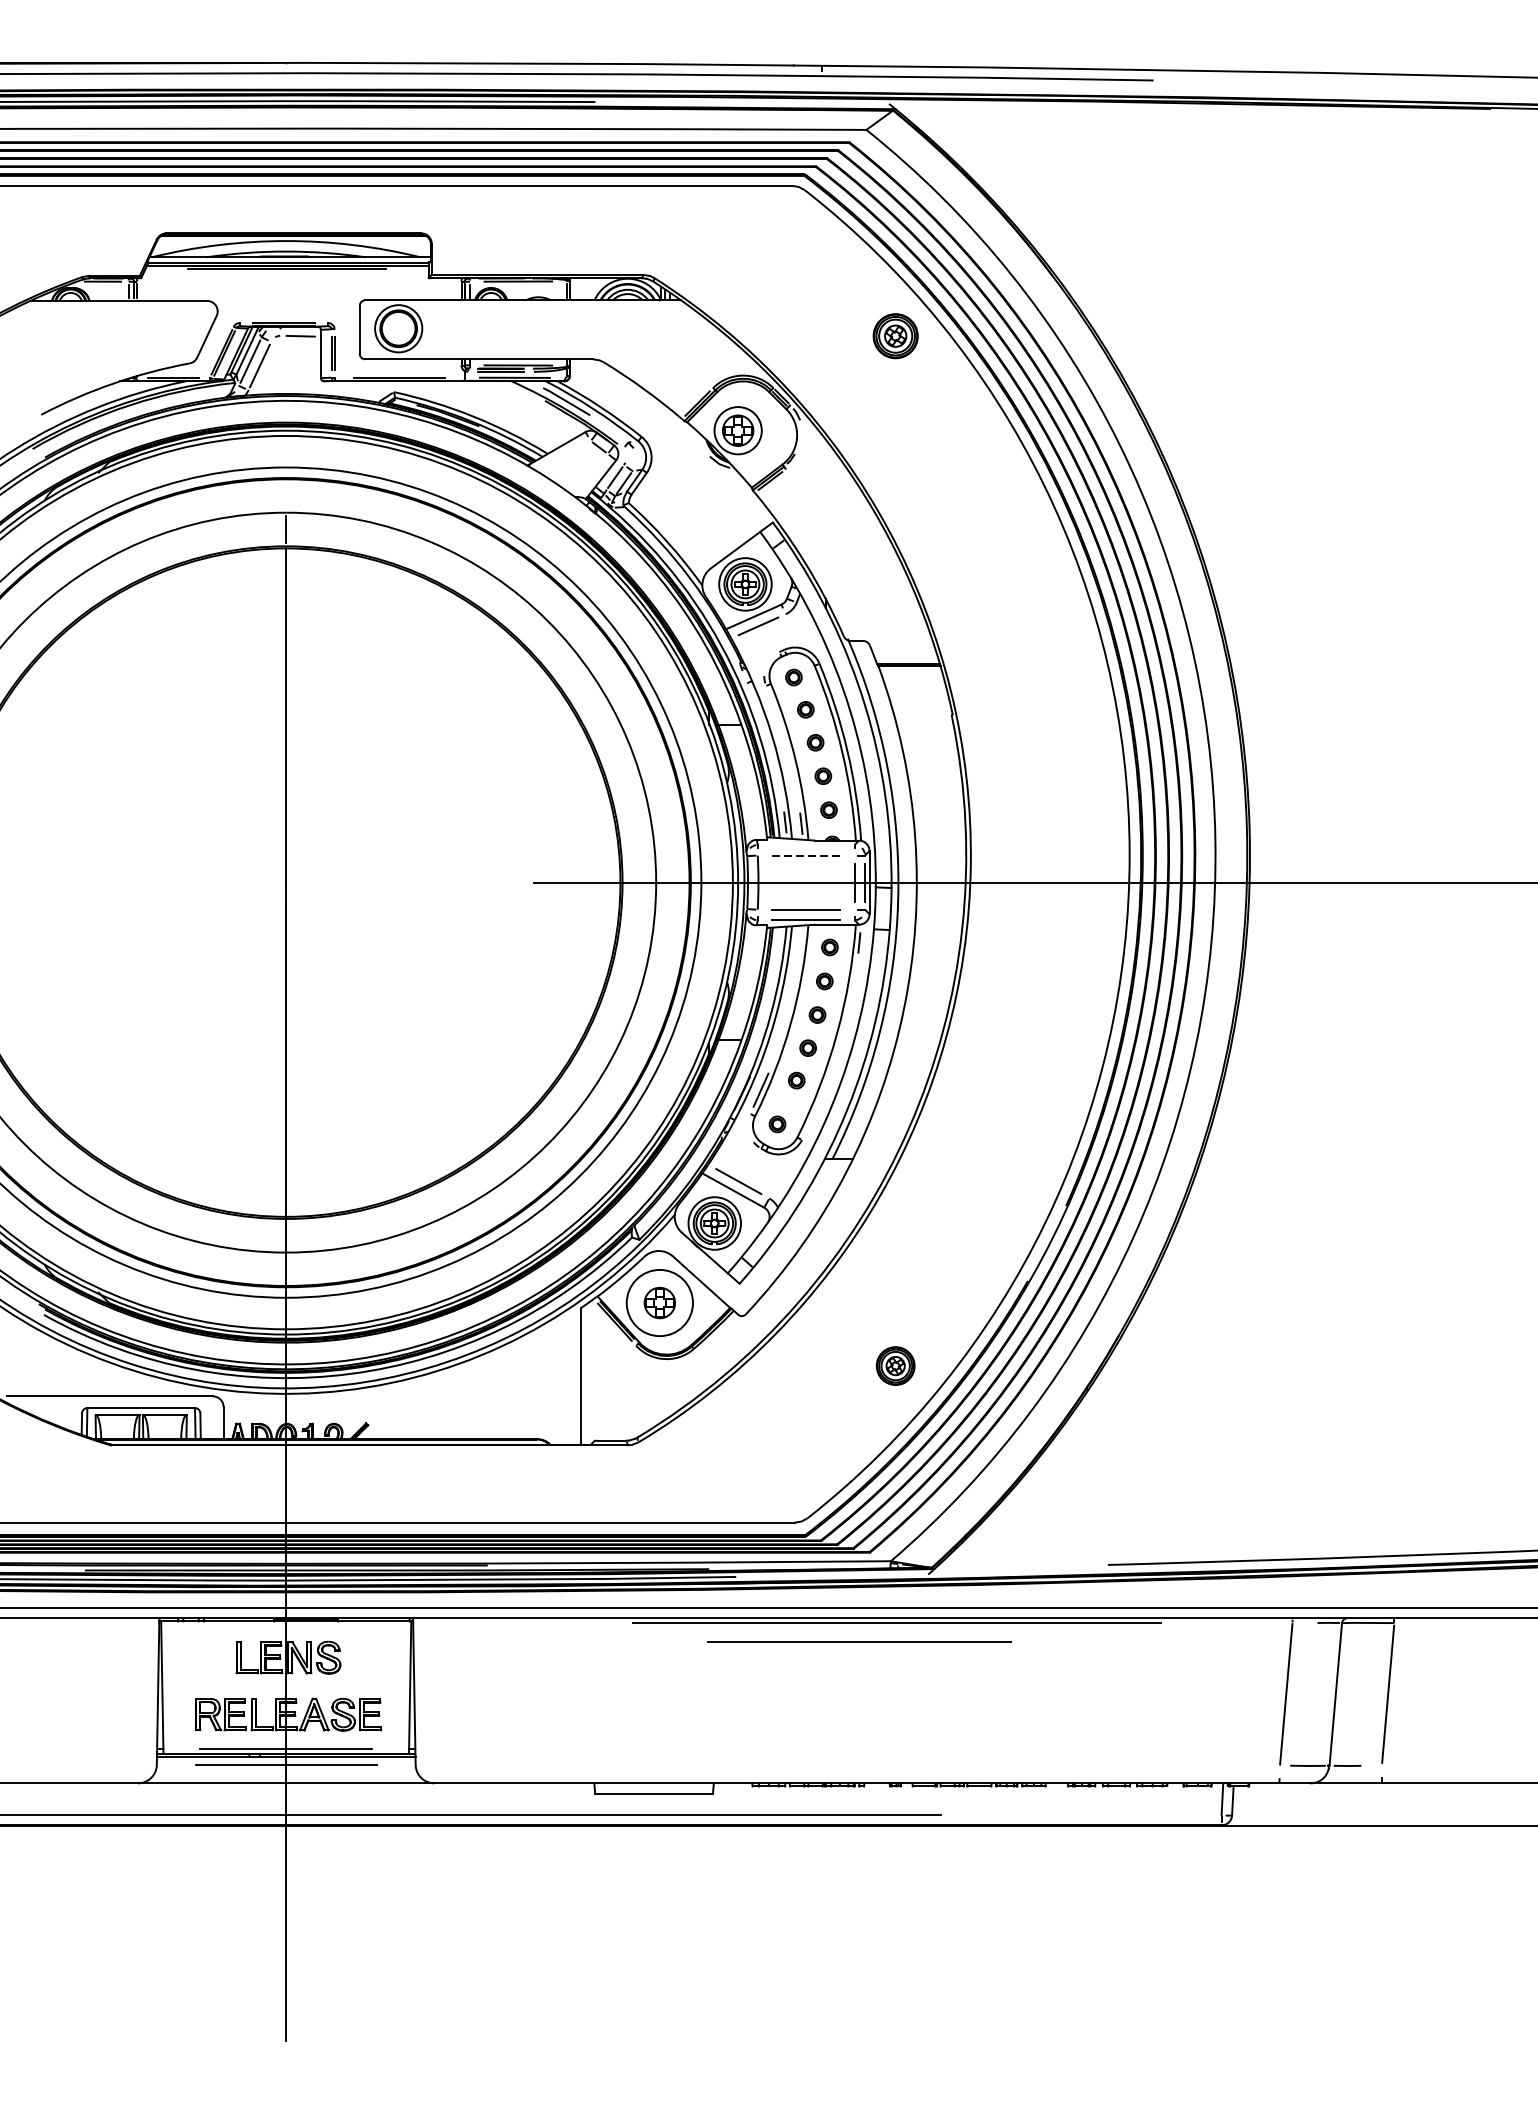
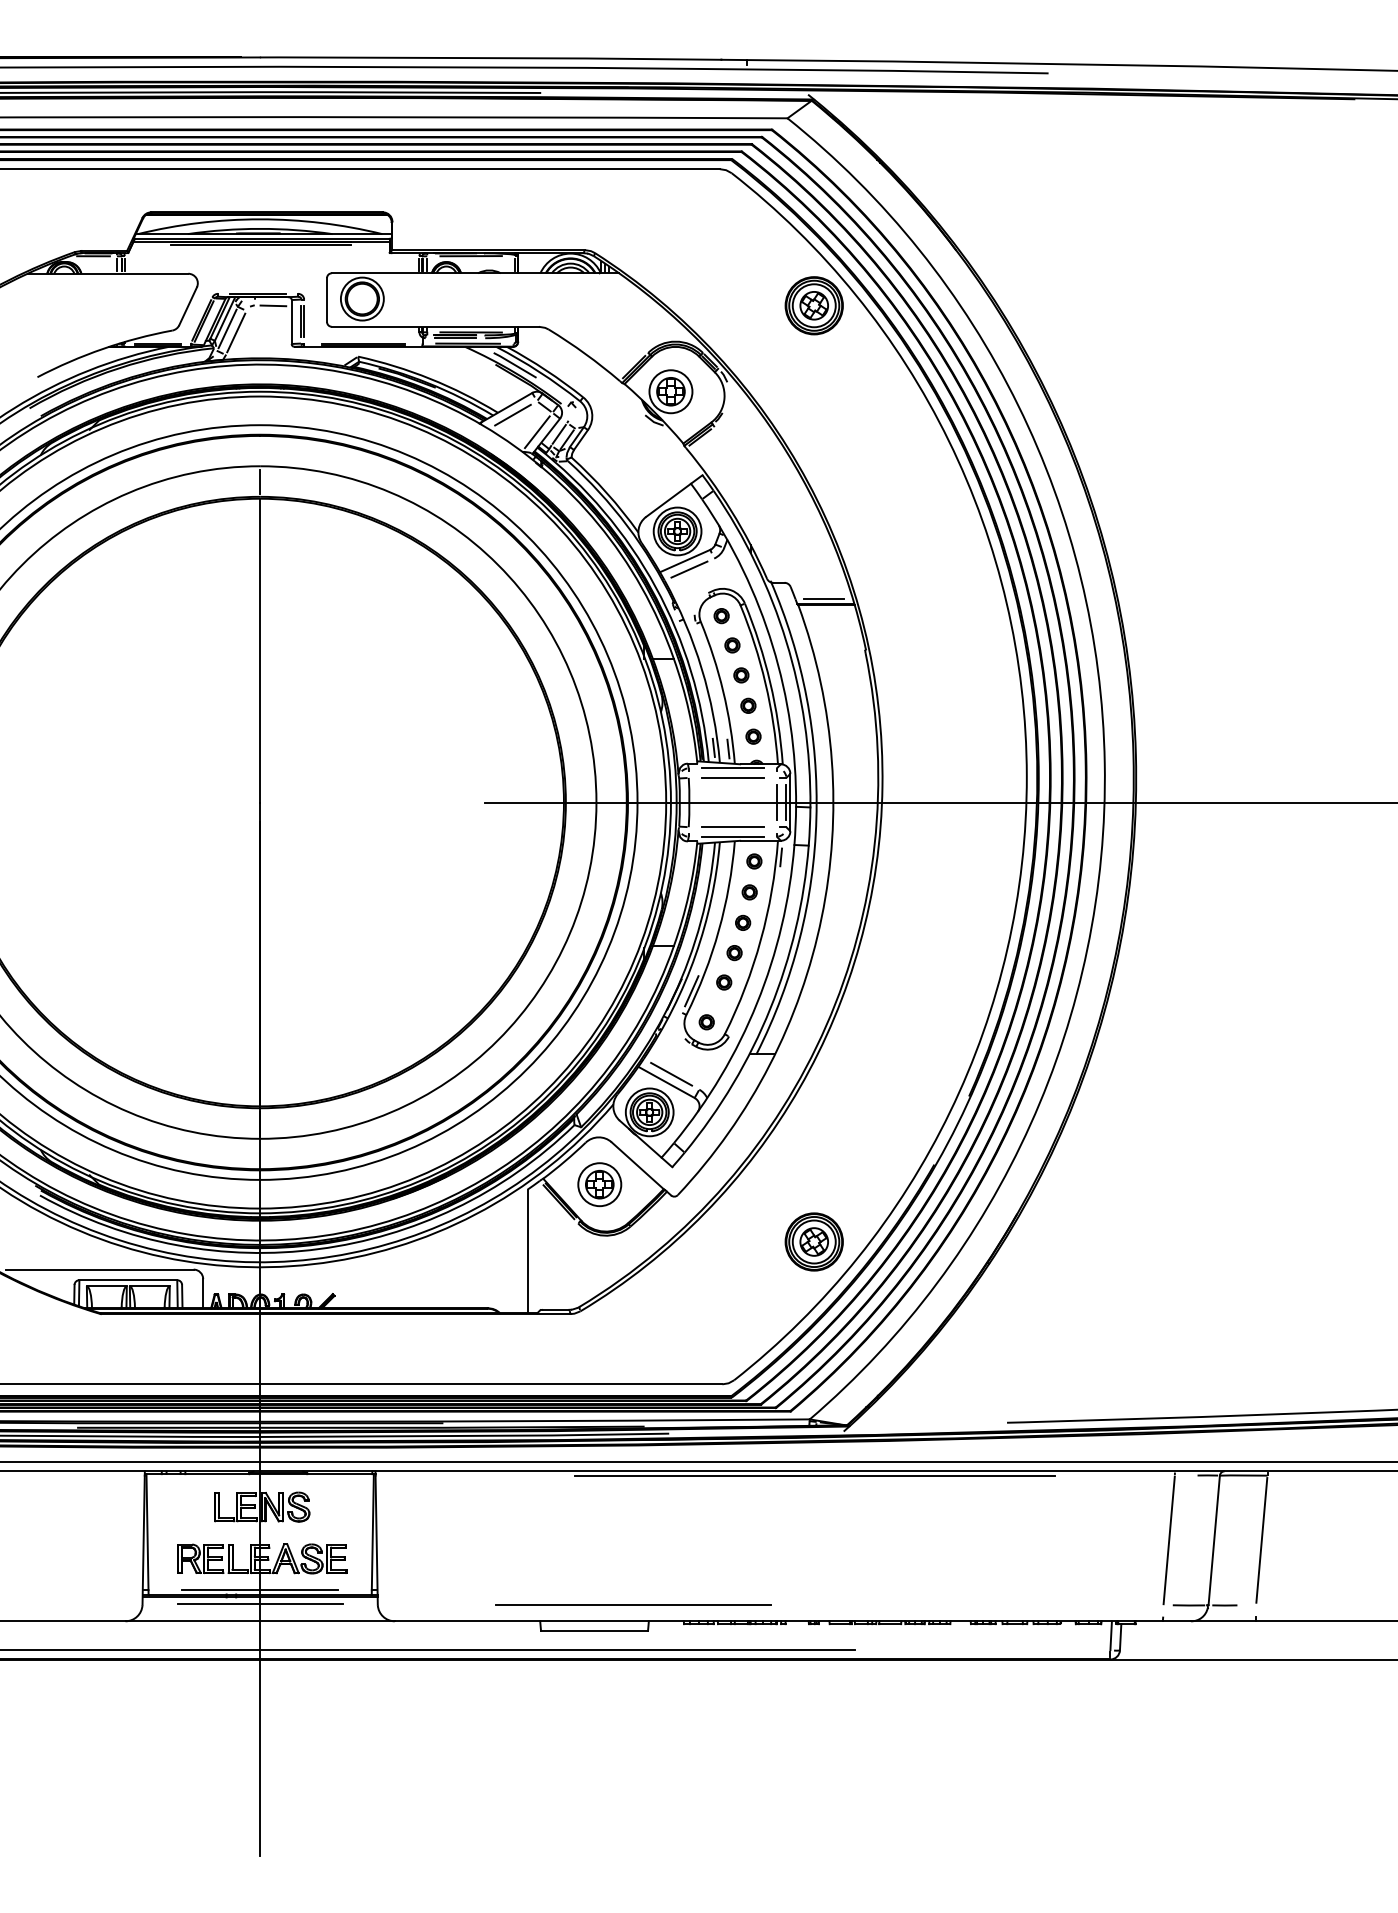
part: (894, 335) -> (813, 305), size x1.43
line: (563, 455) -> (512, 414), added
line: (590, 475) -> (536, 432), added
line: (907, 659) -> (824, 599), added
line: (805, 845) -> (732, 768), added
line: (805, 855) -> (732, 777), dashed -> solid
circle: (659, 1302) -> (599, 1184), size x0.71
part: (894, 1365) -> (813, 1241), size x1.67
line: (859, 1641) -> (633, 1604), moved

